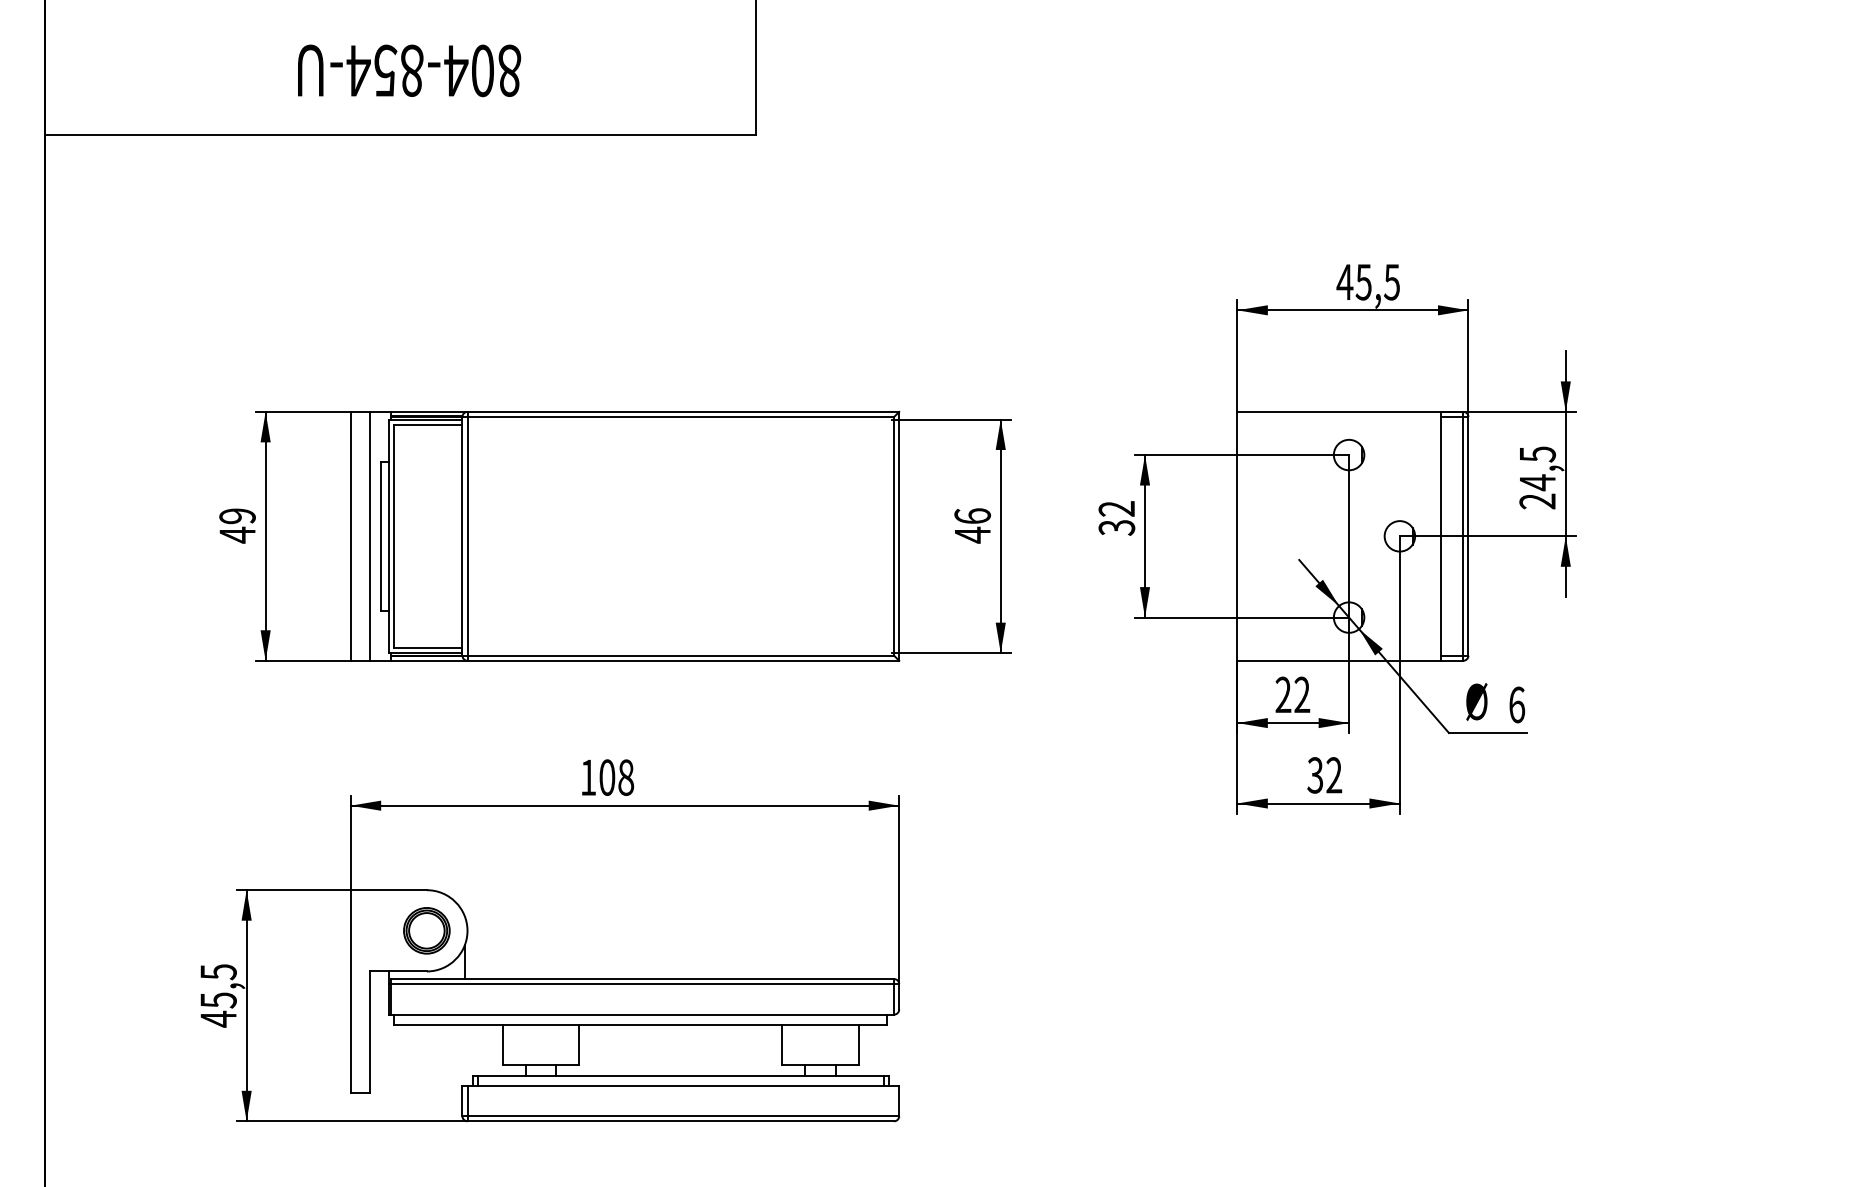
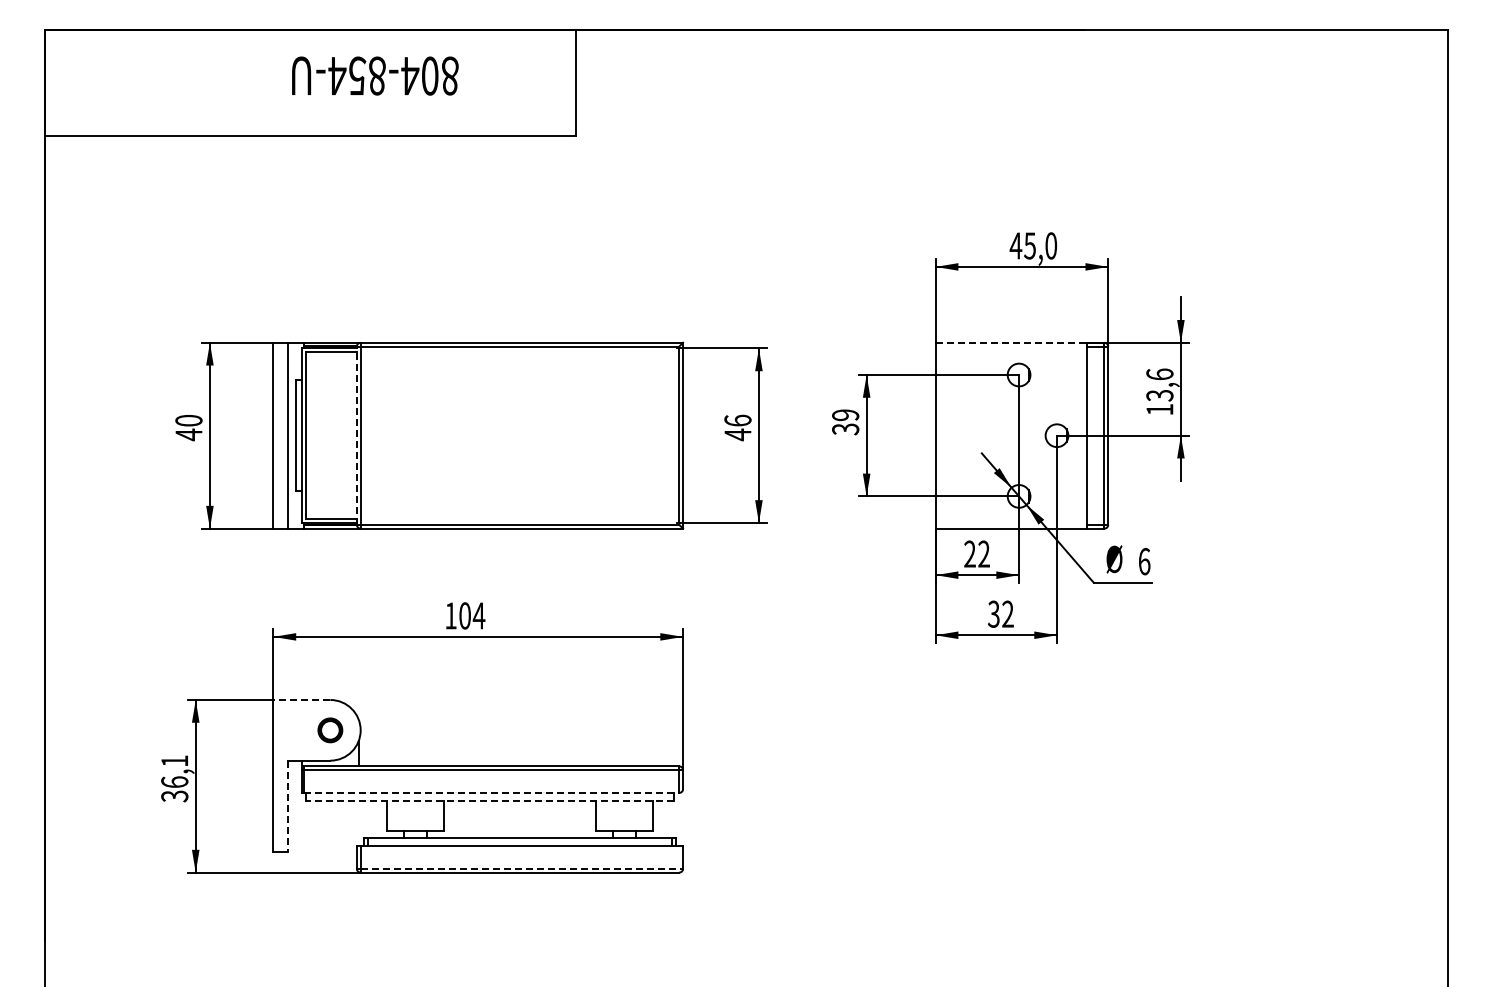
text: (409, 70) -> (375, 75), moved
text: (1392, 281) -> (1051, 245), 45,5 -> 45,0
line: (1338, 411) -> (1011, 342), solid -> dashed
text: (1537, 477) -> (1159, 391), 24,5 -> 13,6
text: (1116, 509) -> (845, 415), 32 -> 39
text: (236, 515) -> (188, 420), 49 -> 40
line: (461, 536) -> (356, 435), solid -> dashed
text: (625, 777) -> (478, 615), 108 -> 104
line: (388, 889) -> (301, 699), solid -> dashed
part: (427, 931) -> (330, 730), size x0.7
text: (218, 995) -> (174, 778), 45,5 -> 36,1
line: (642, 1014) -> (491, 792), solid -> dashed
line: (639, 1024) -> (489, 800), solid -> dashed
line: (369, 1032) -> (287, 806), solid -> dashed
line: (684, 1115) -> (522, 868), solid -> dashed

